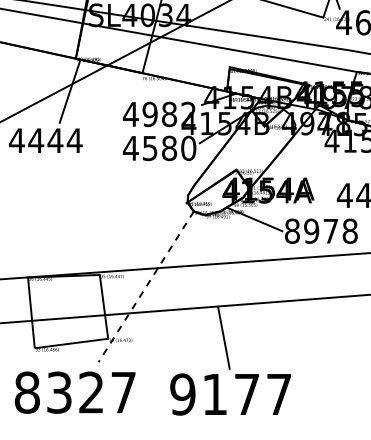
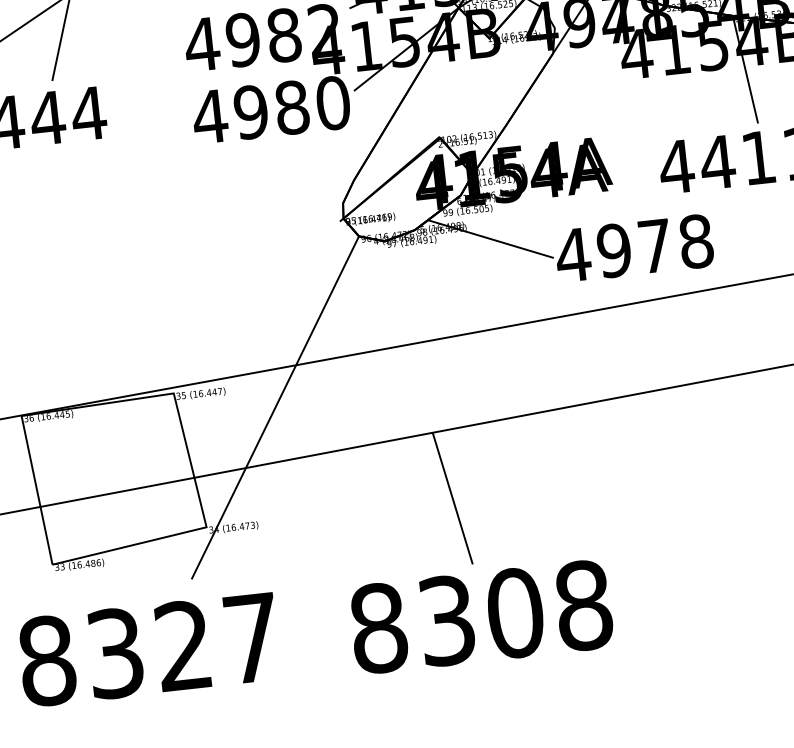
text: (149, 147) -> (249, 110), 4580 -> 4980
text: (292, 230) -> (573, 253), 8978 -> 4978
line: (145, 287) -> (273, 409), dashed -> solid
text: (230, 394) -> (479, 617), 9177 -> 8308

